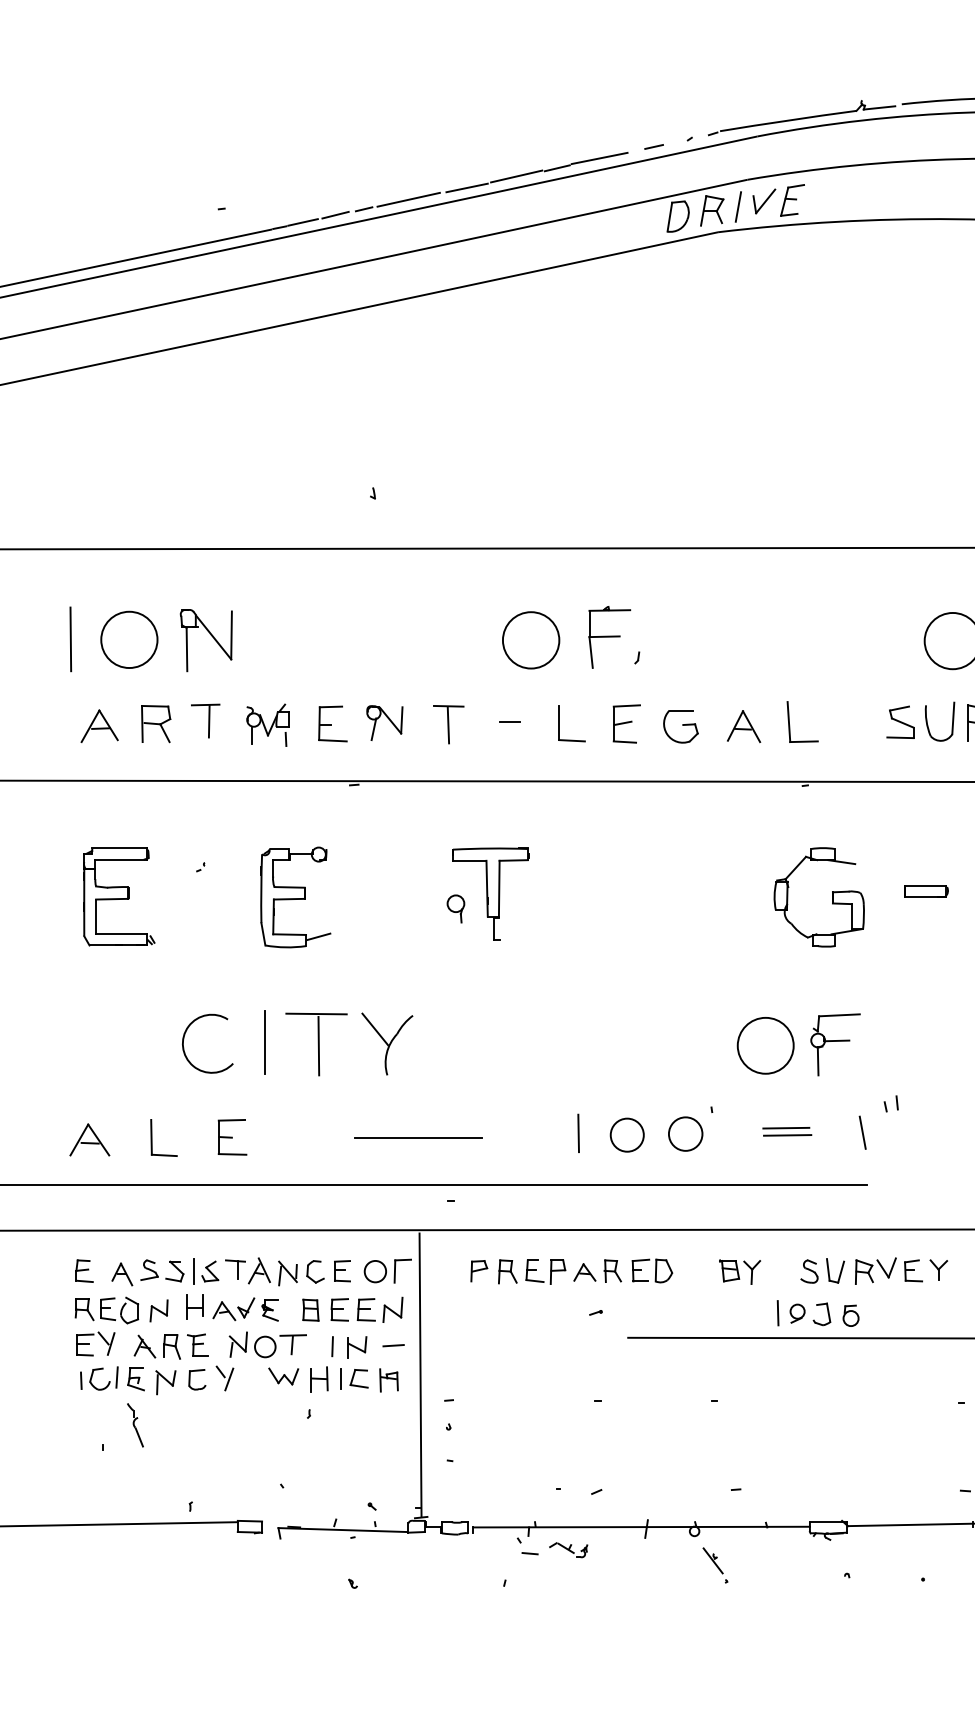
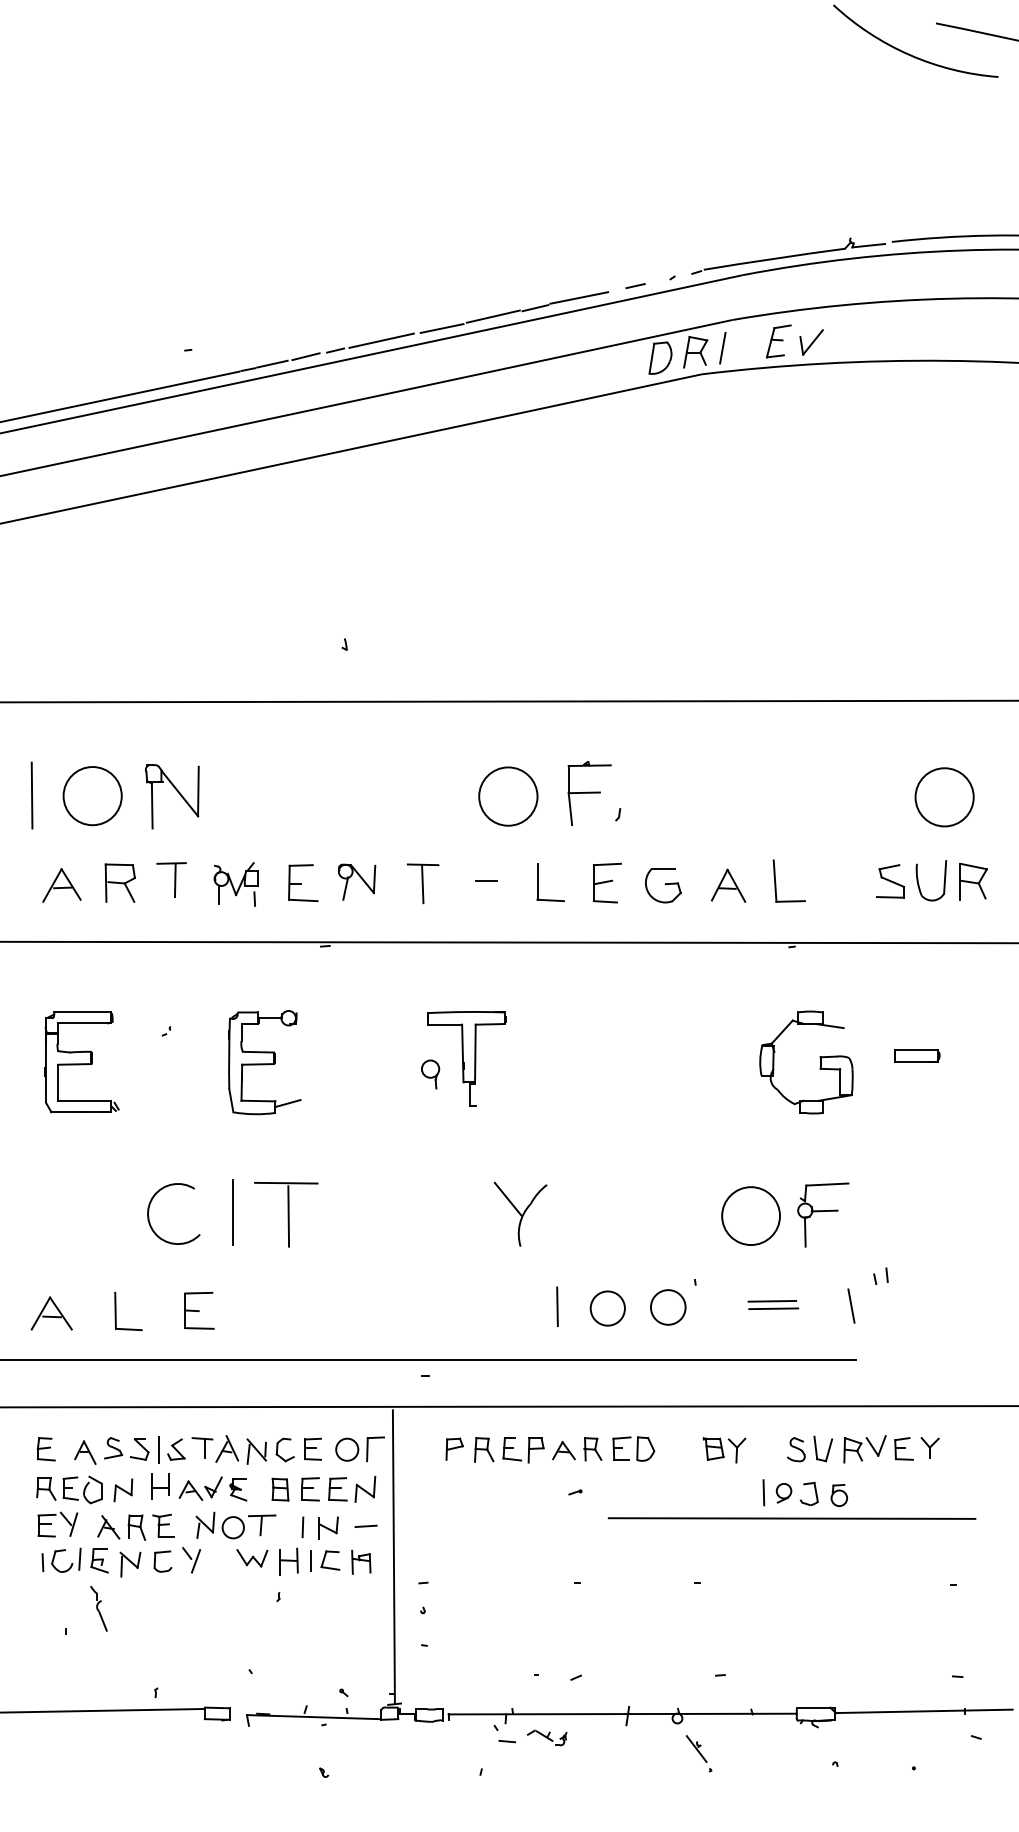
part: (764, 201) -> (811, 342), moved
part: (387, 1043) -> (520, 1213), moved
line: (418, 1138) -> (391, 1311), removed

